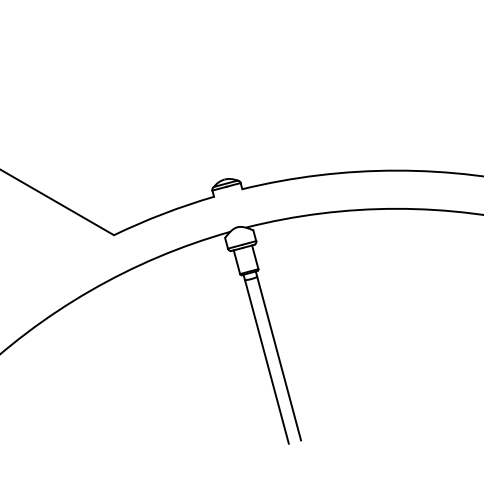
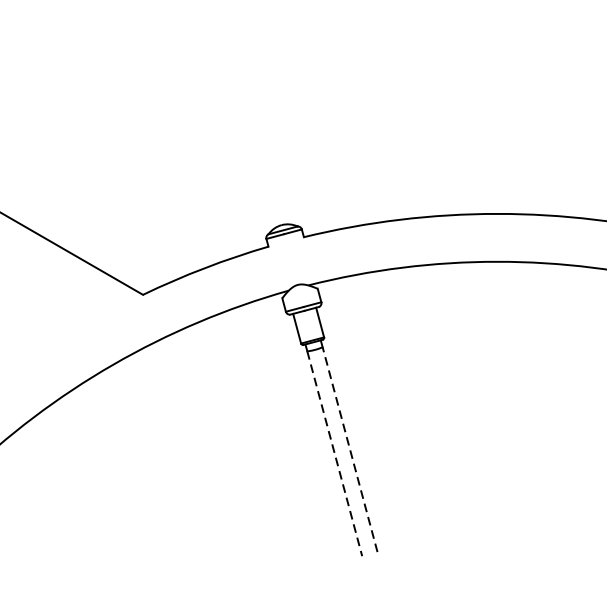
line: (279, 358) -> (350, 449), solid -> dashed
line: (266, 361) -> (334, 453), solid -> dashed

